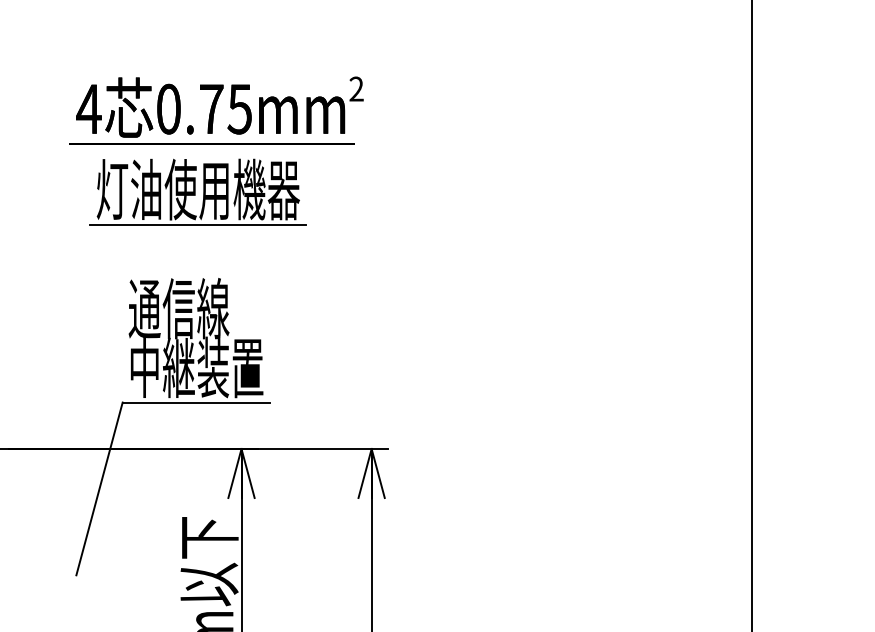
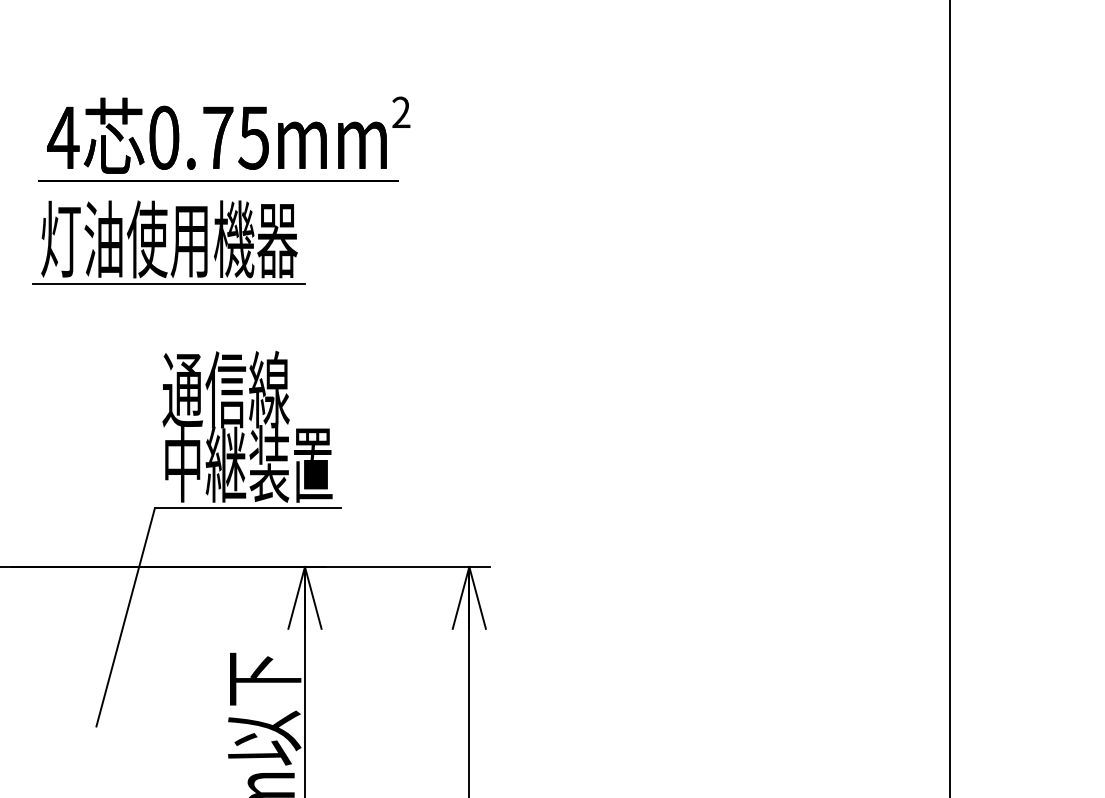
part: (216, 109) -> (224, 138), moved
part: (197, 192) -> (168, 242), moved

